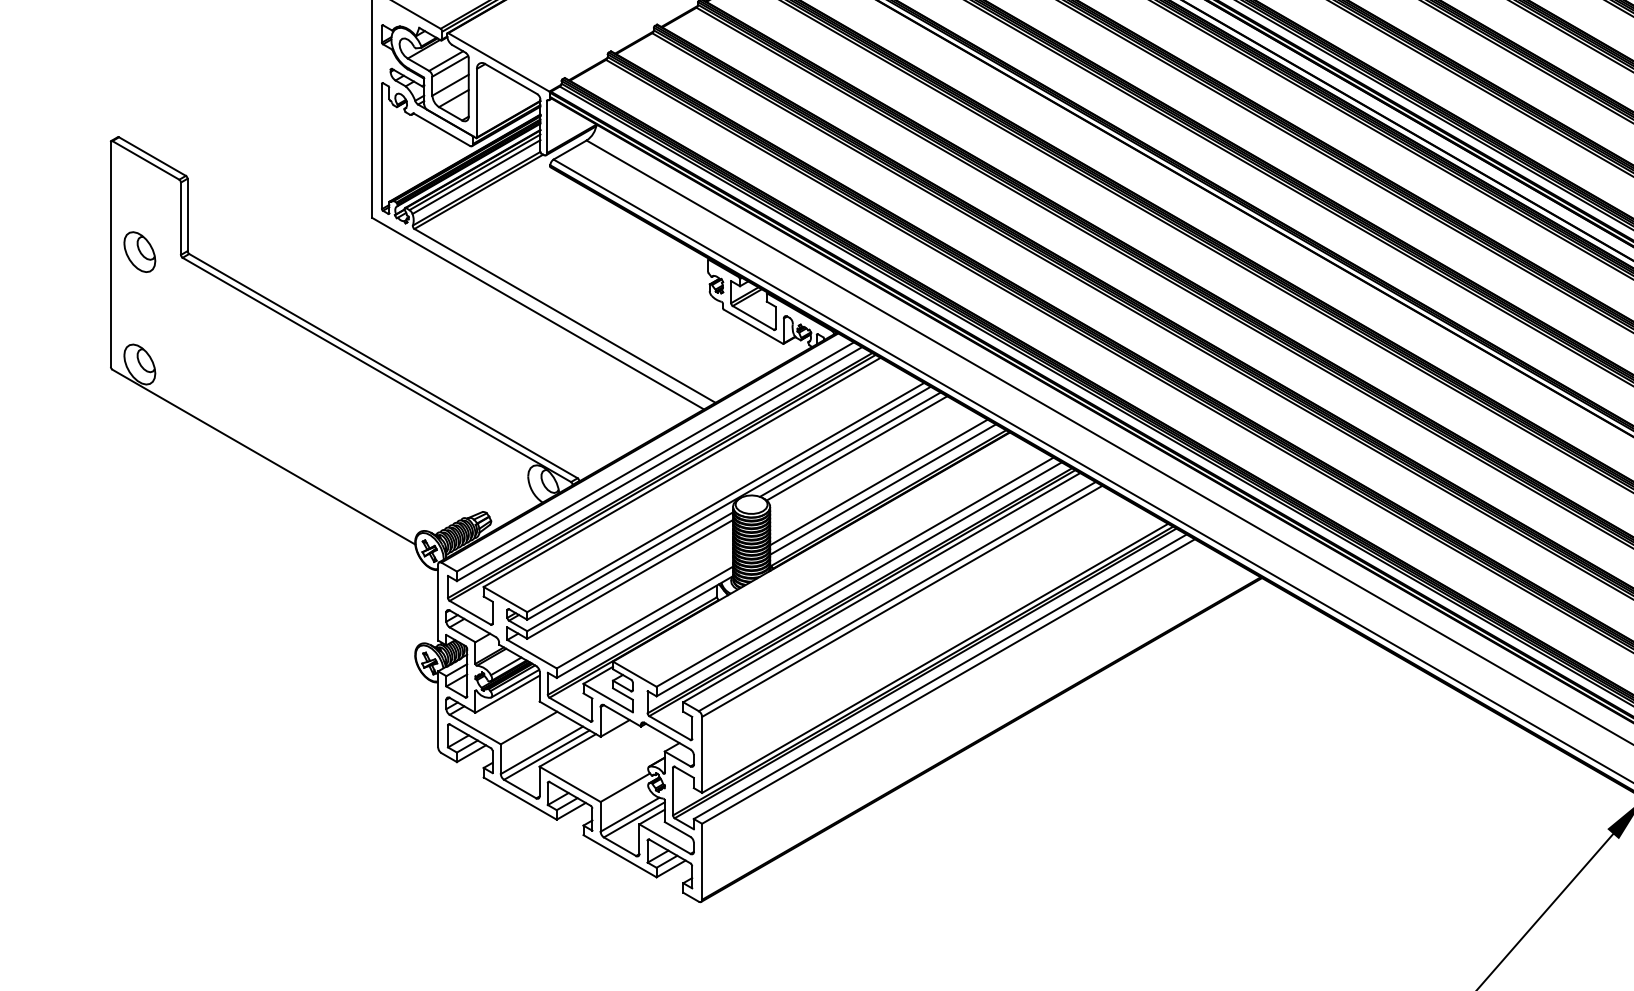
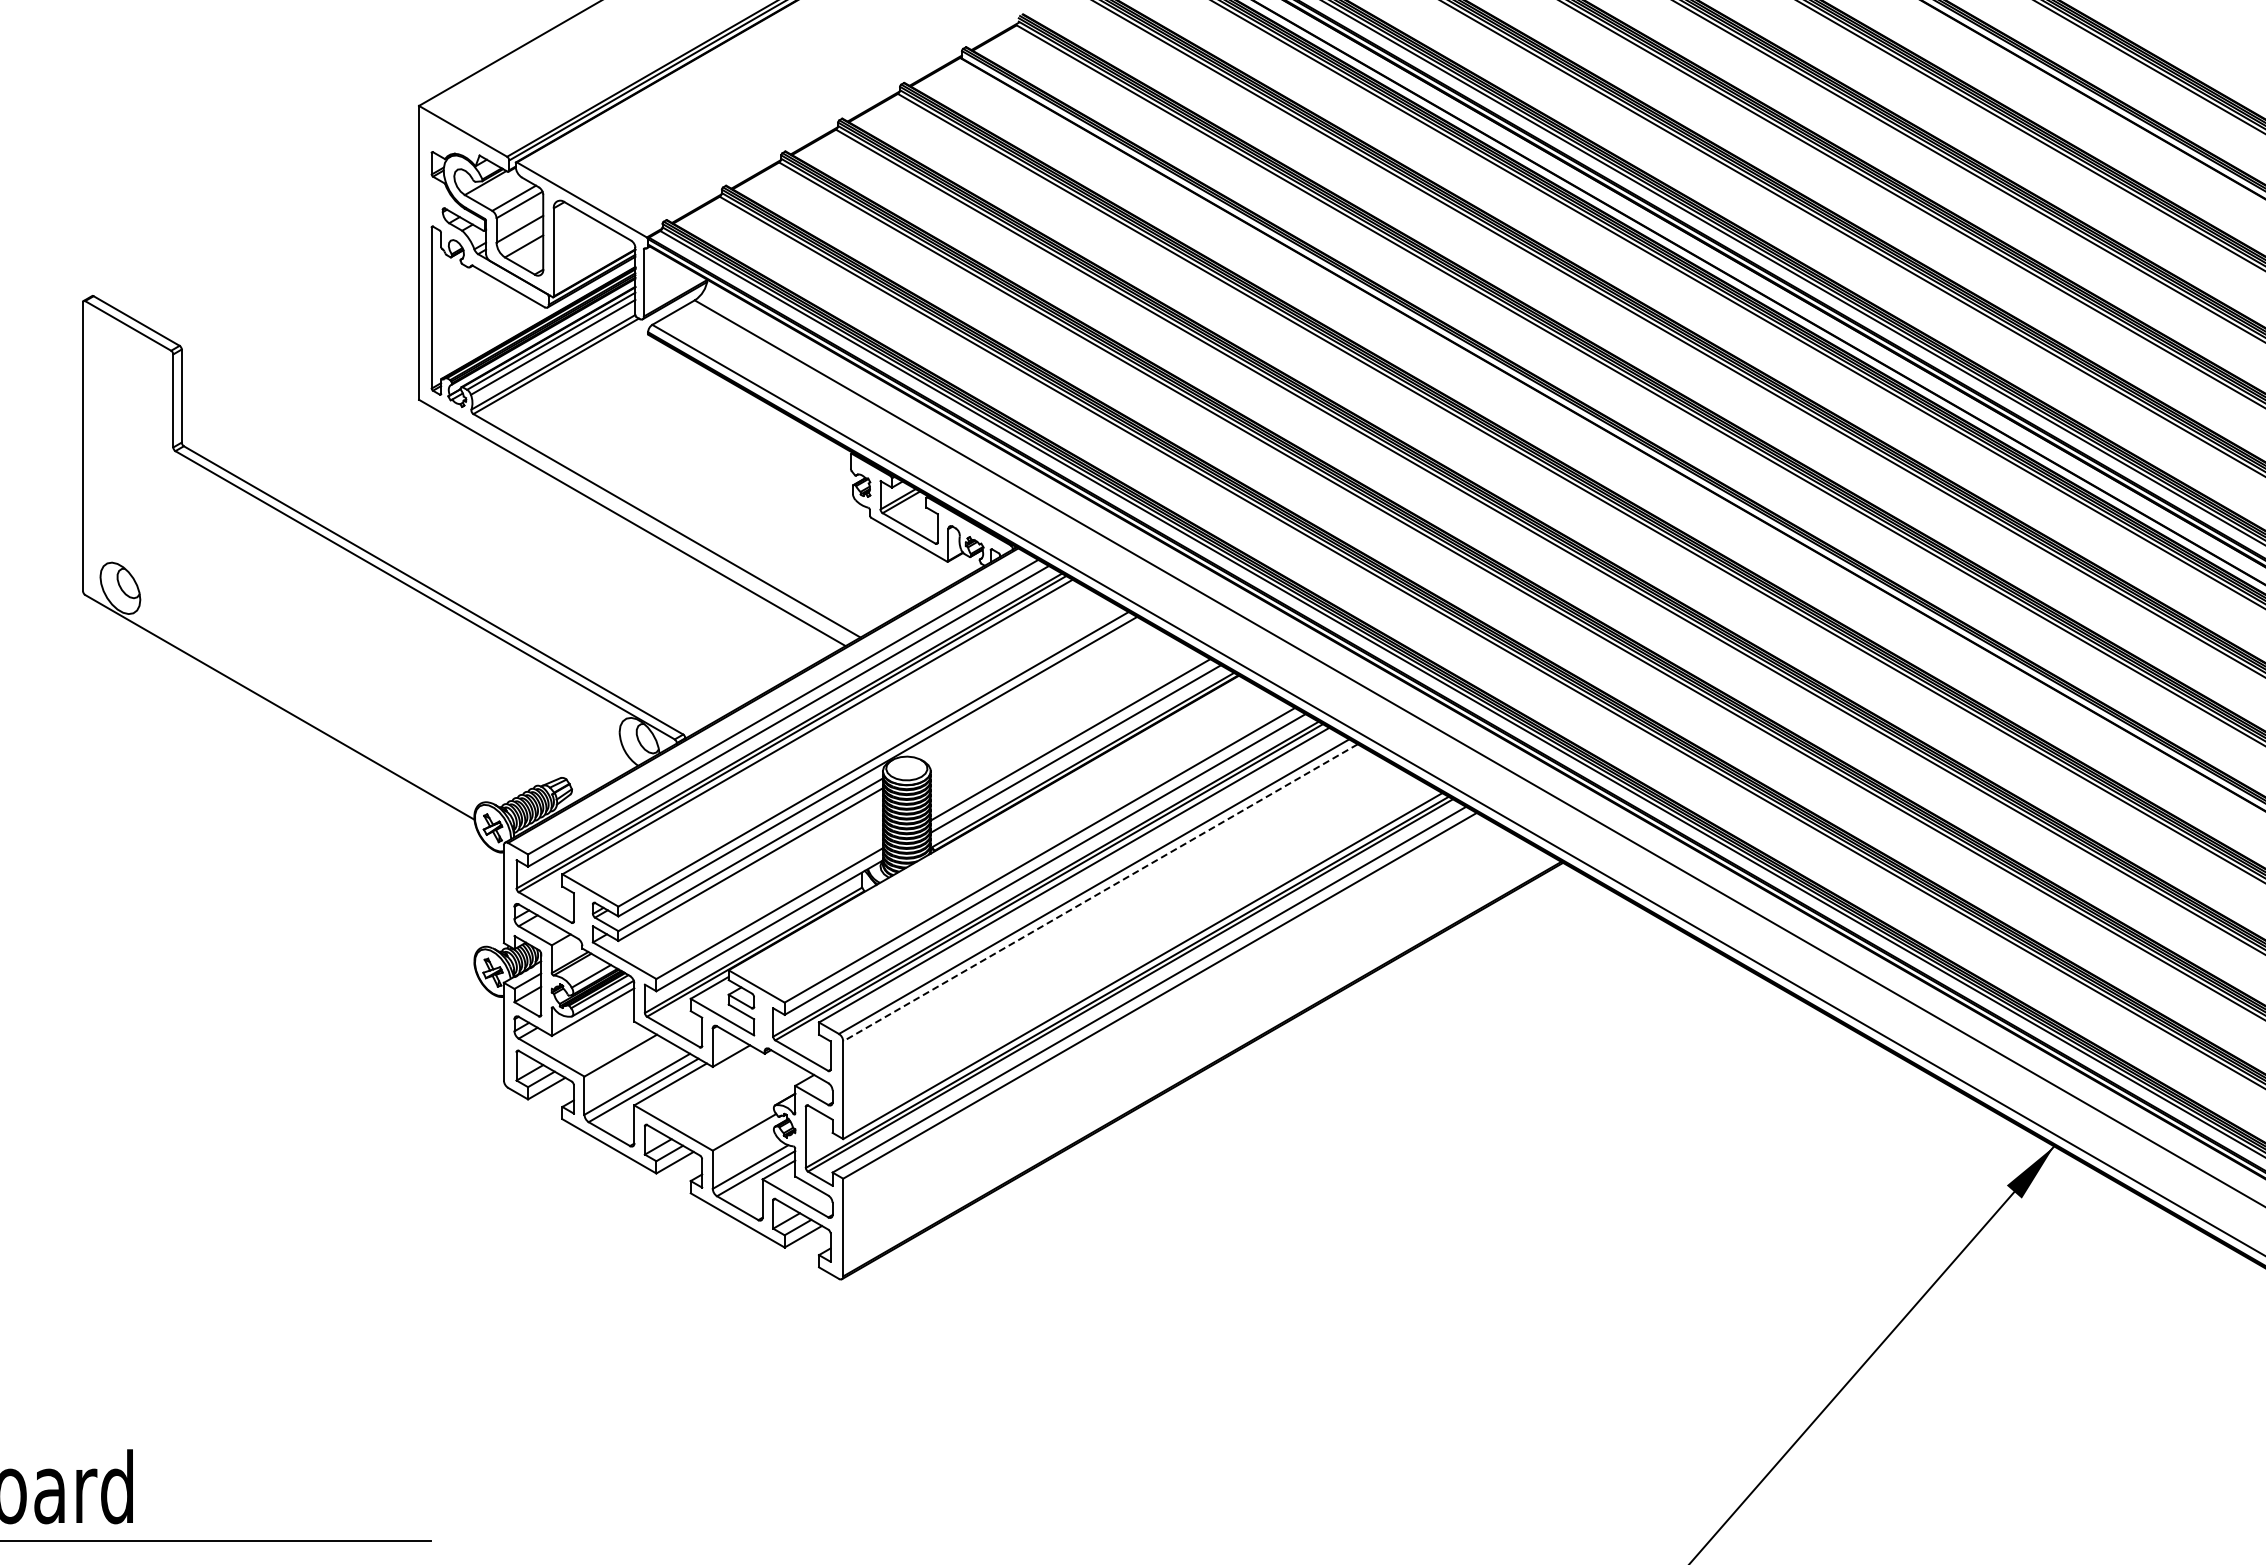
part: (139, 251) -> (120, 443), removed
line: (850, 444) -> (1033, 691), removed
line: (857, 448) -> (1042, 696), removed
line: (902, 601) -> (1100, 893), solid -> dashed

